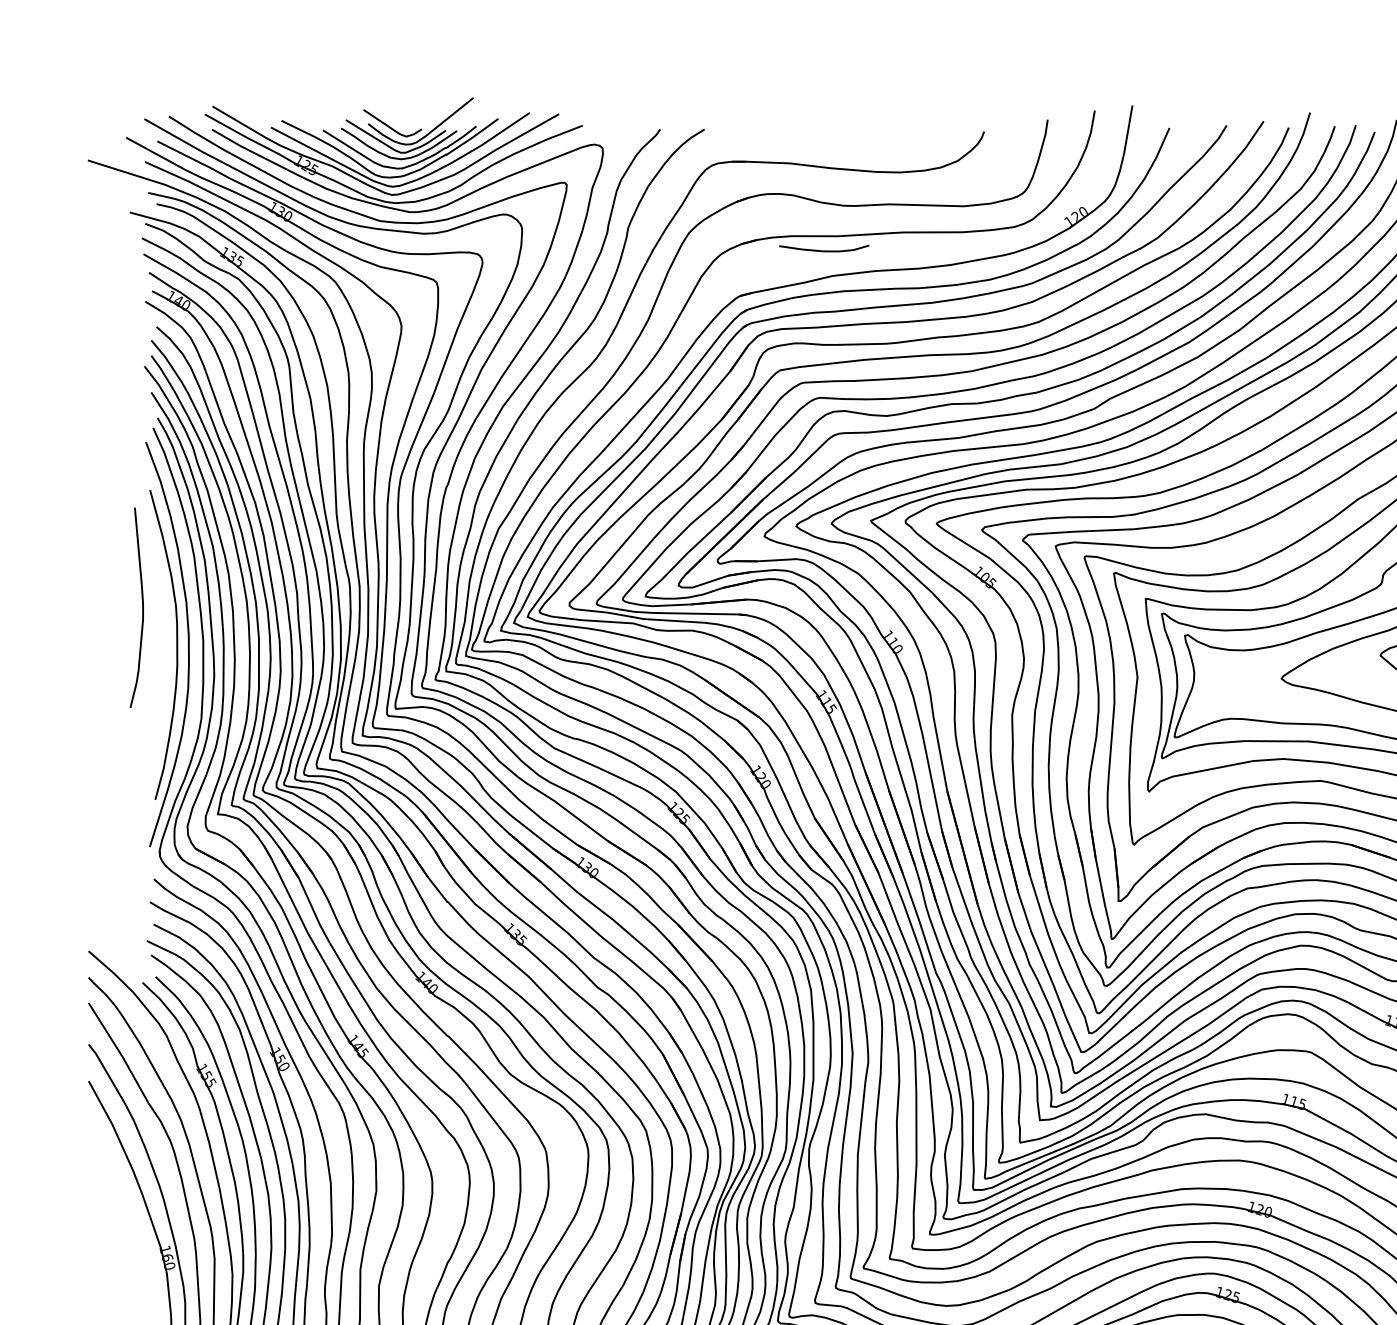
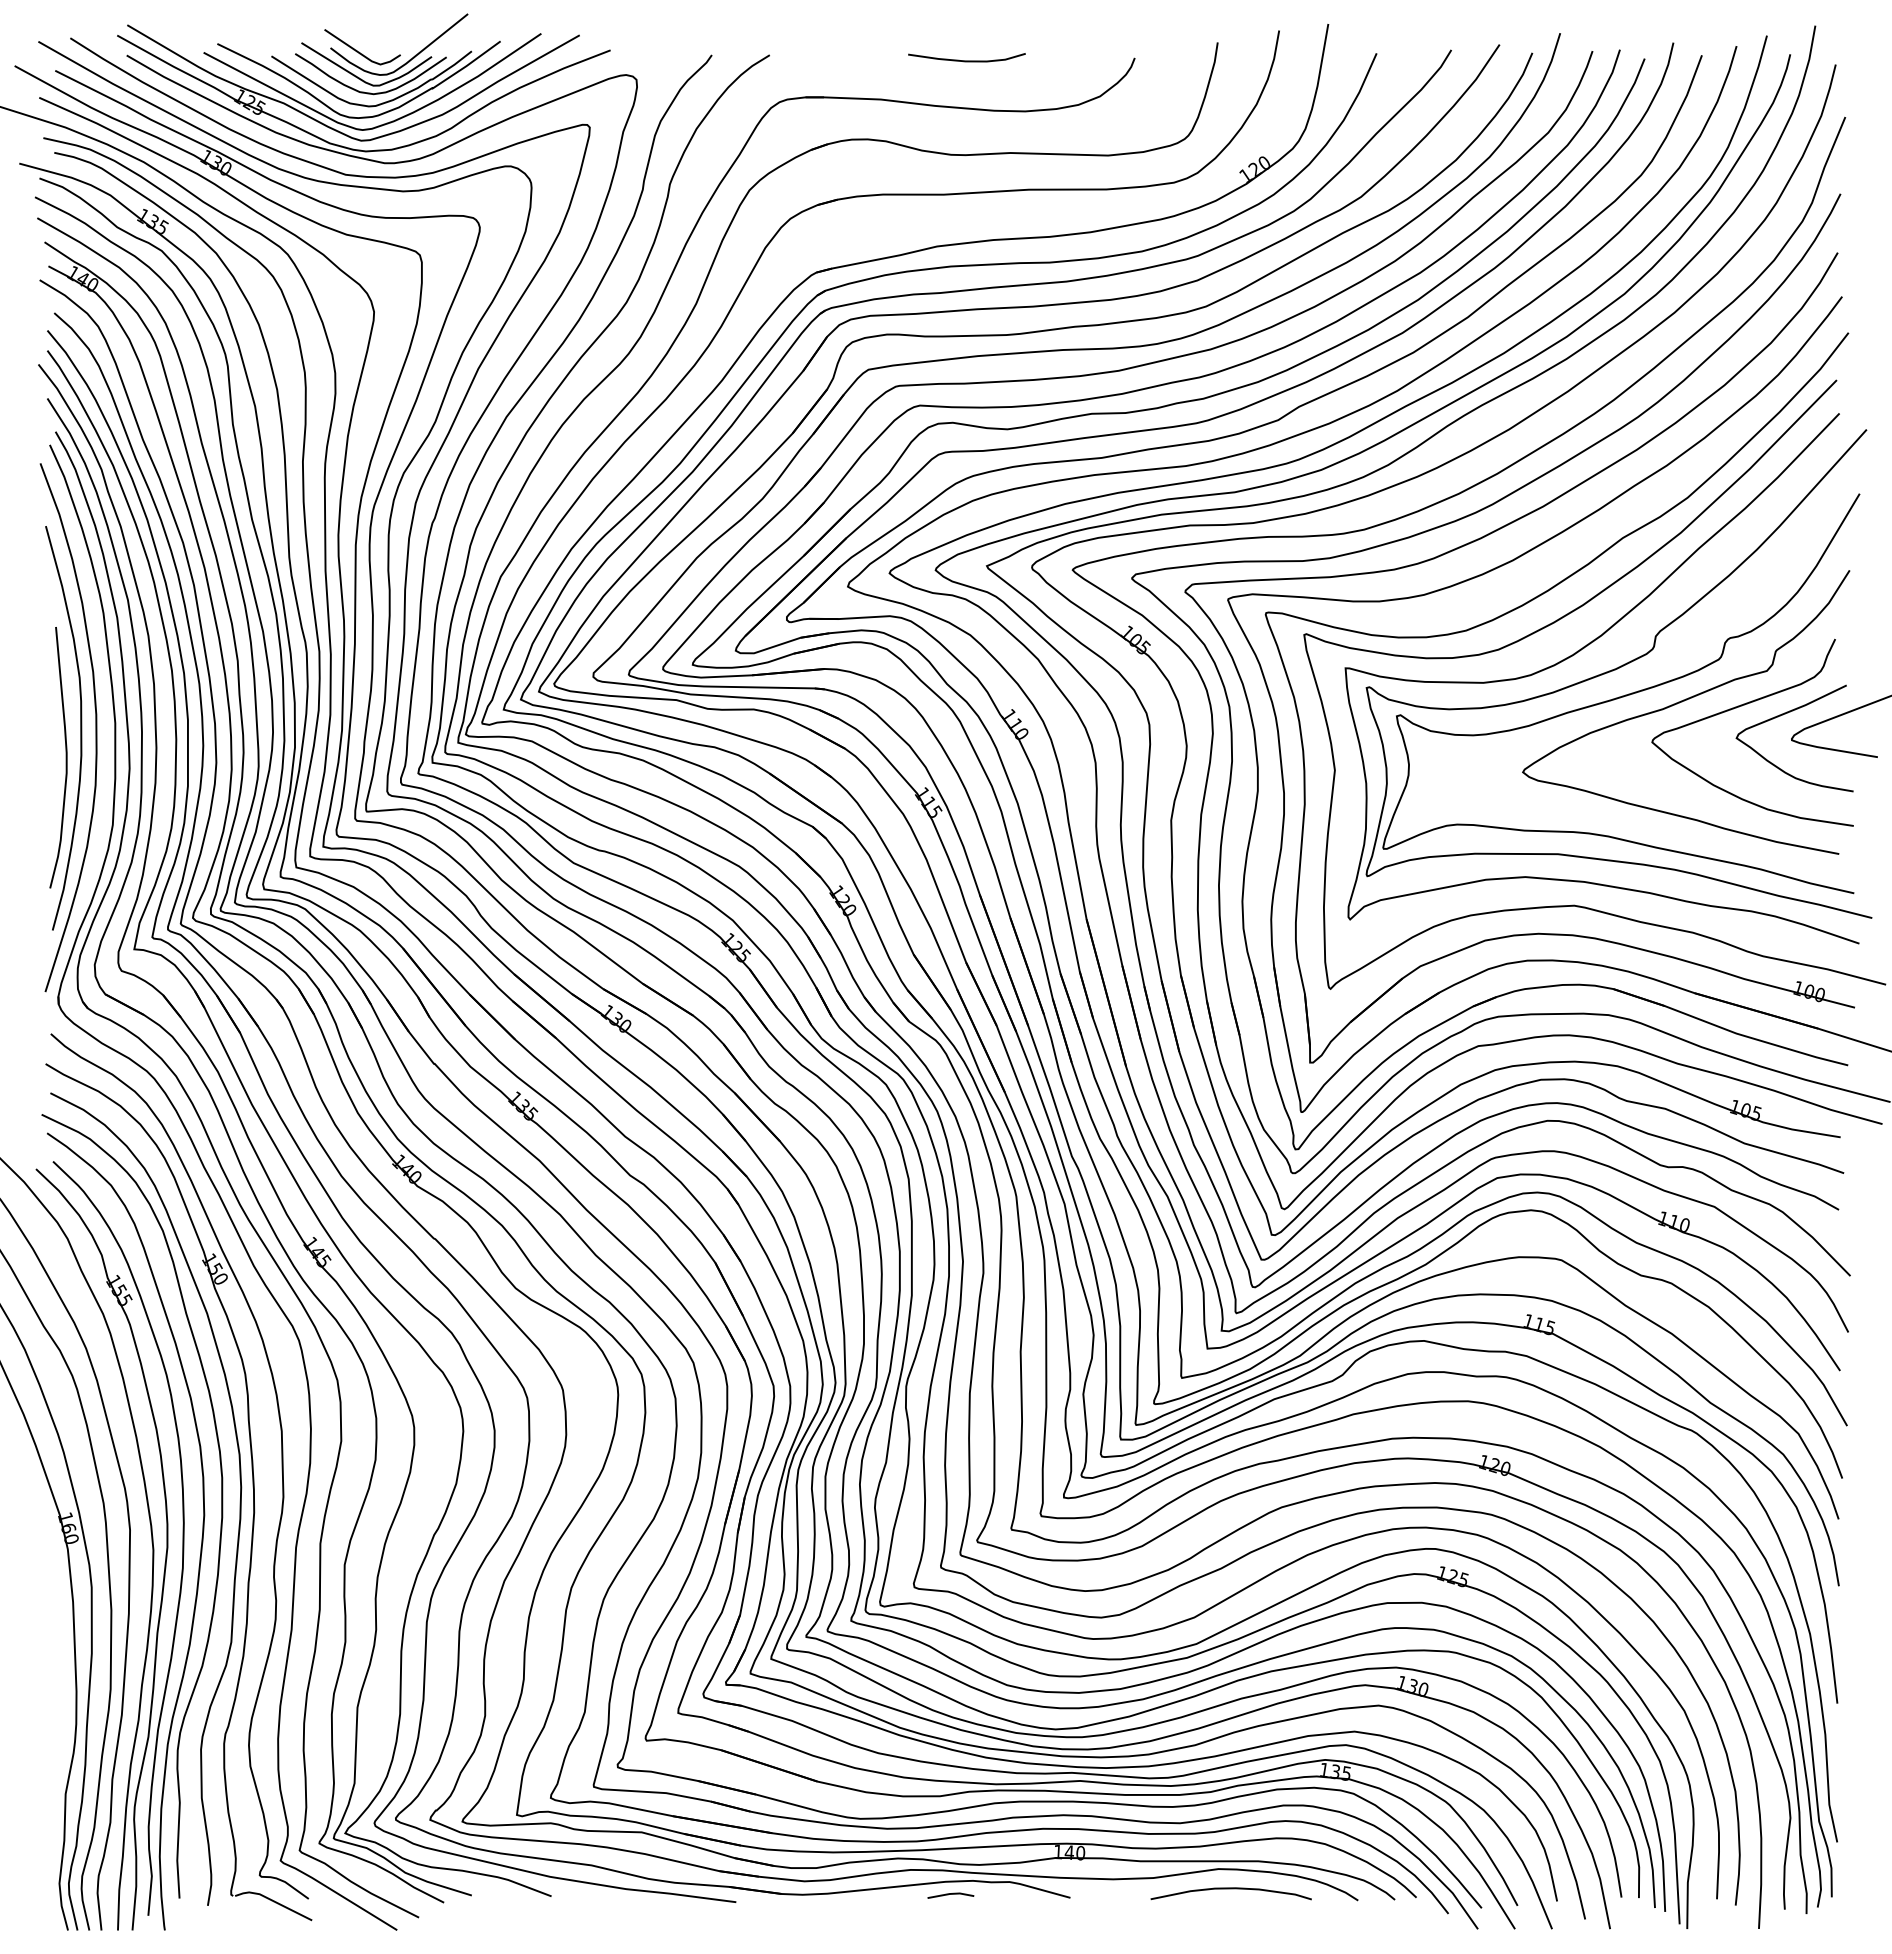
curve: (823, 250) -> (966, 60), moved
curve: (142, 607) -> (65, 757), moved

